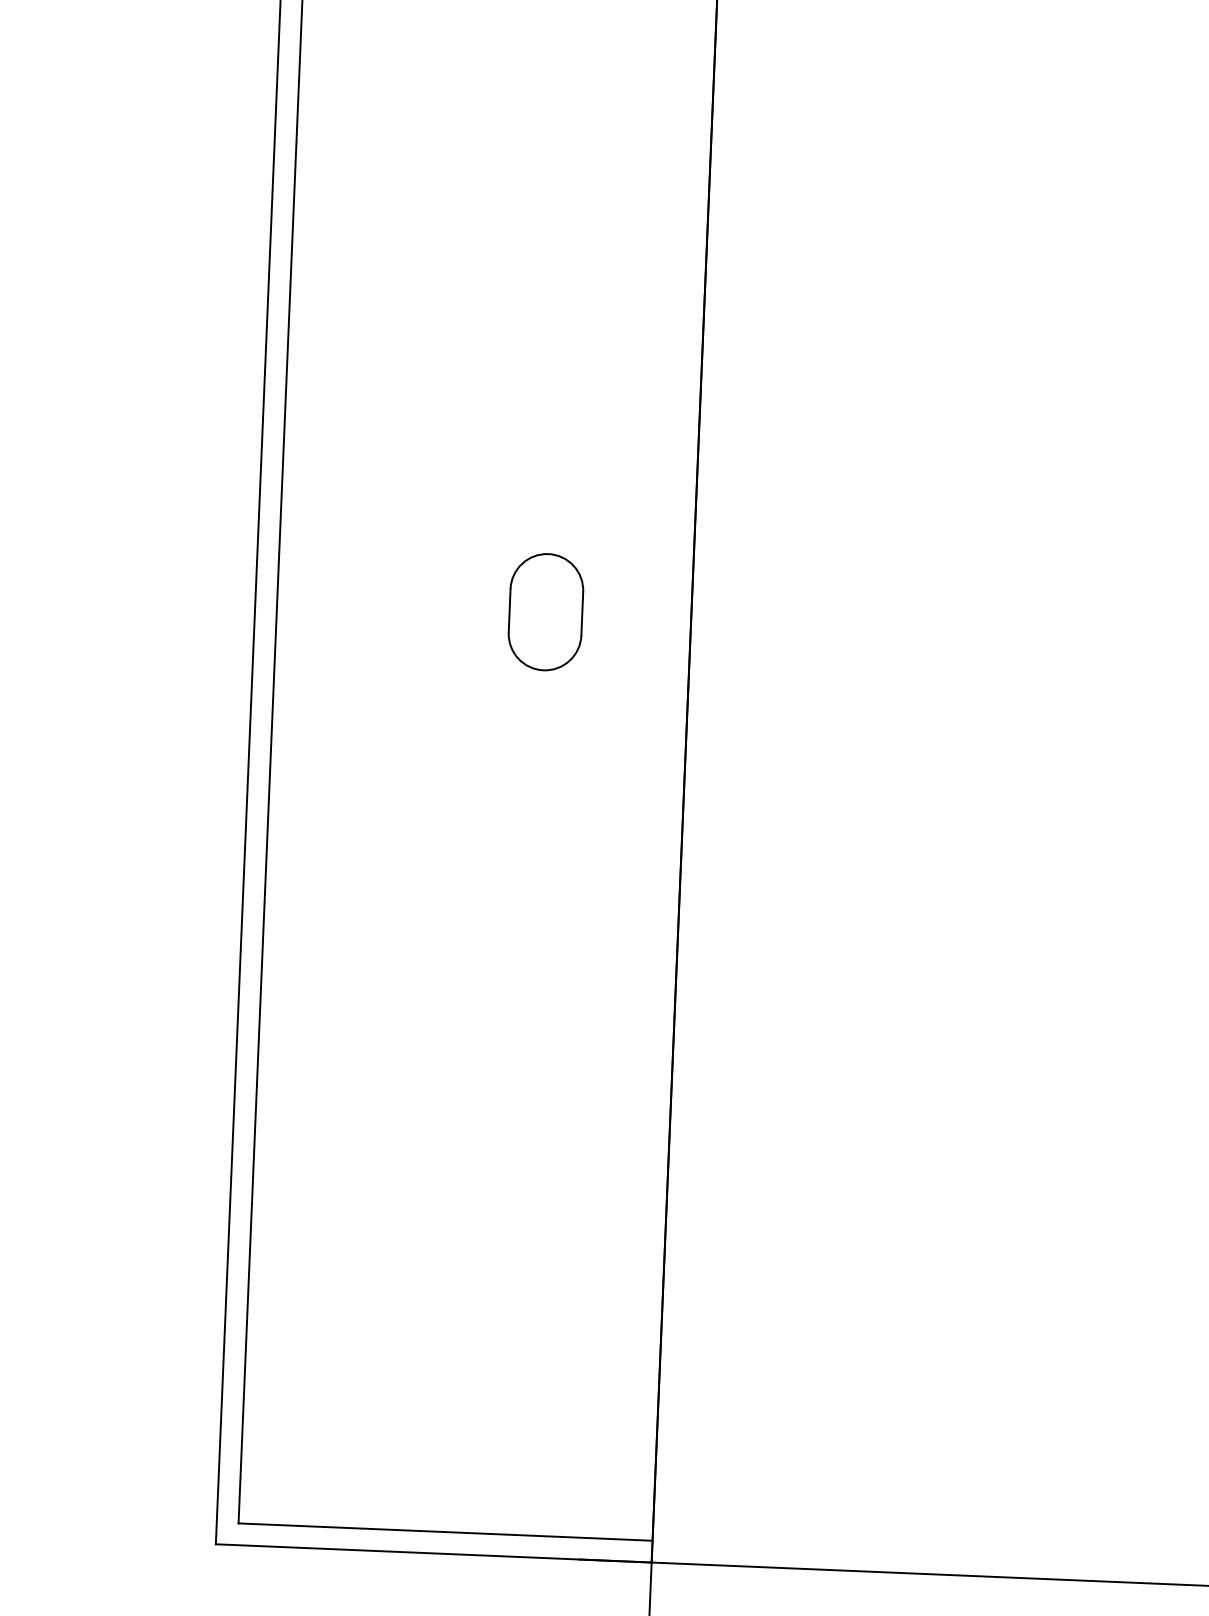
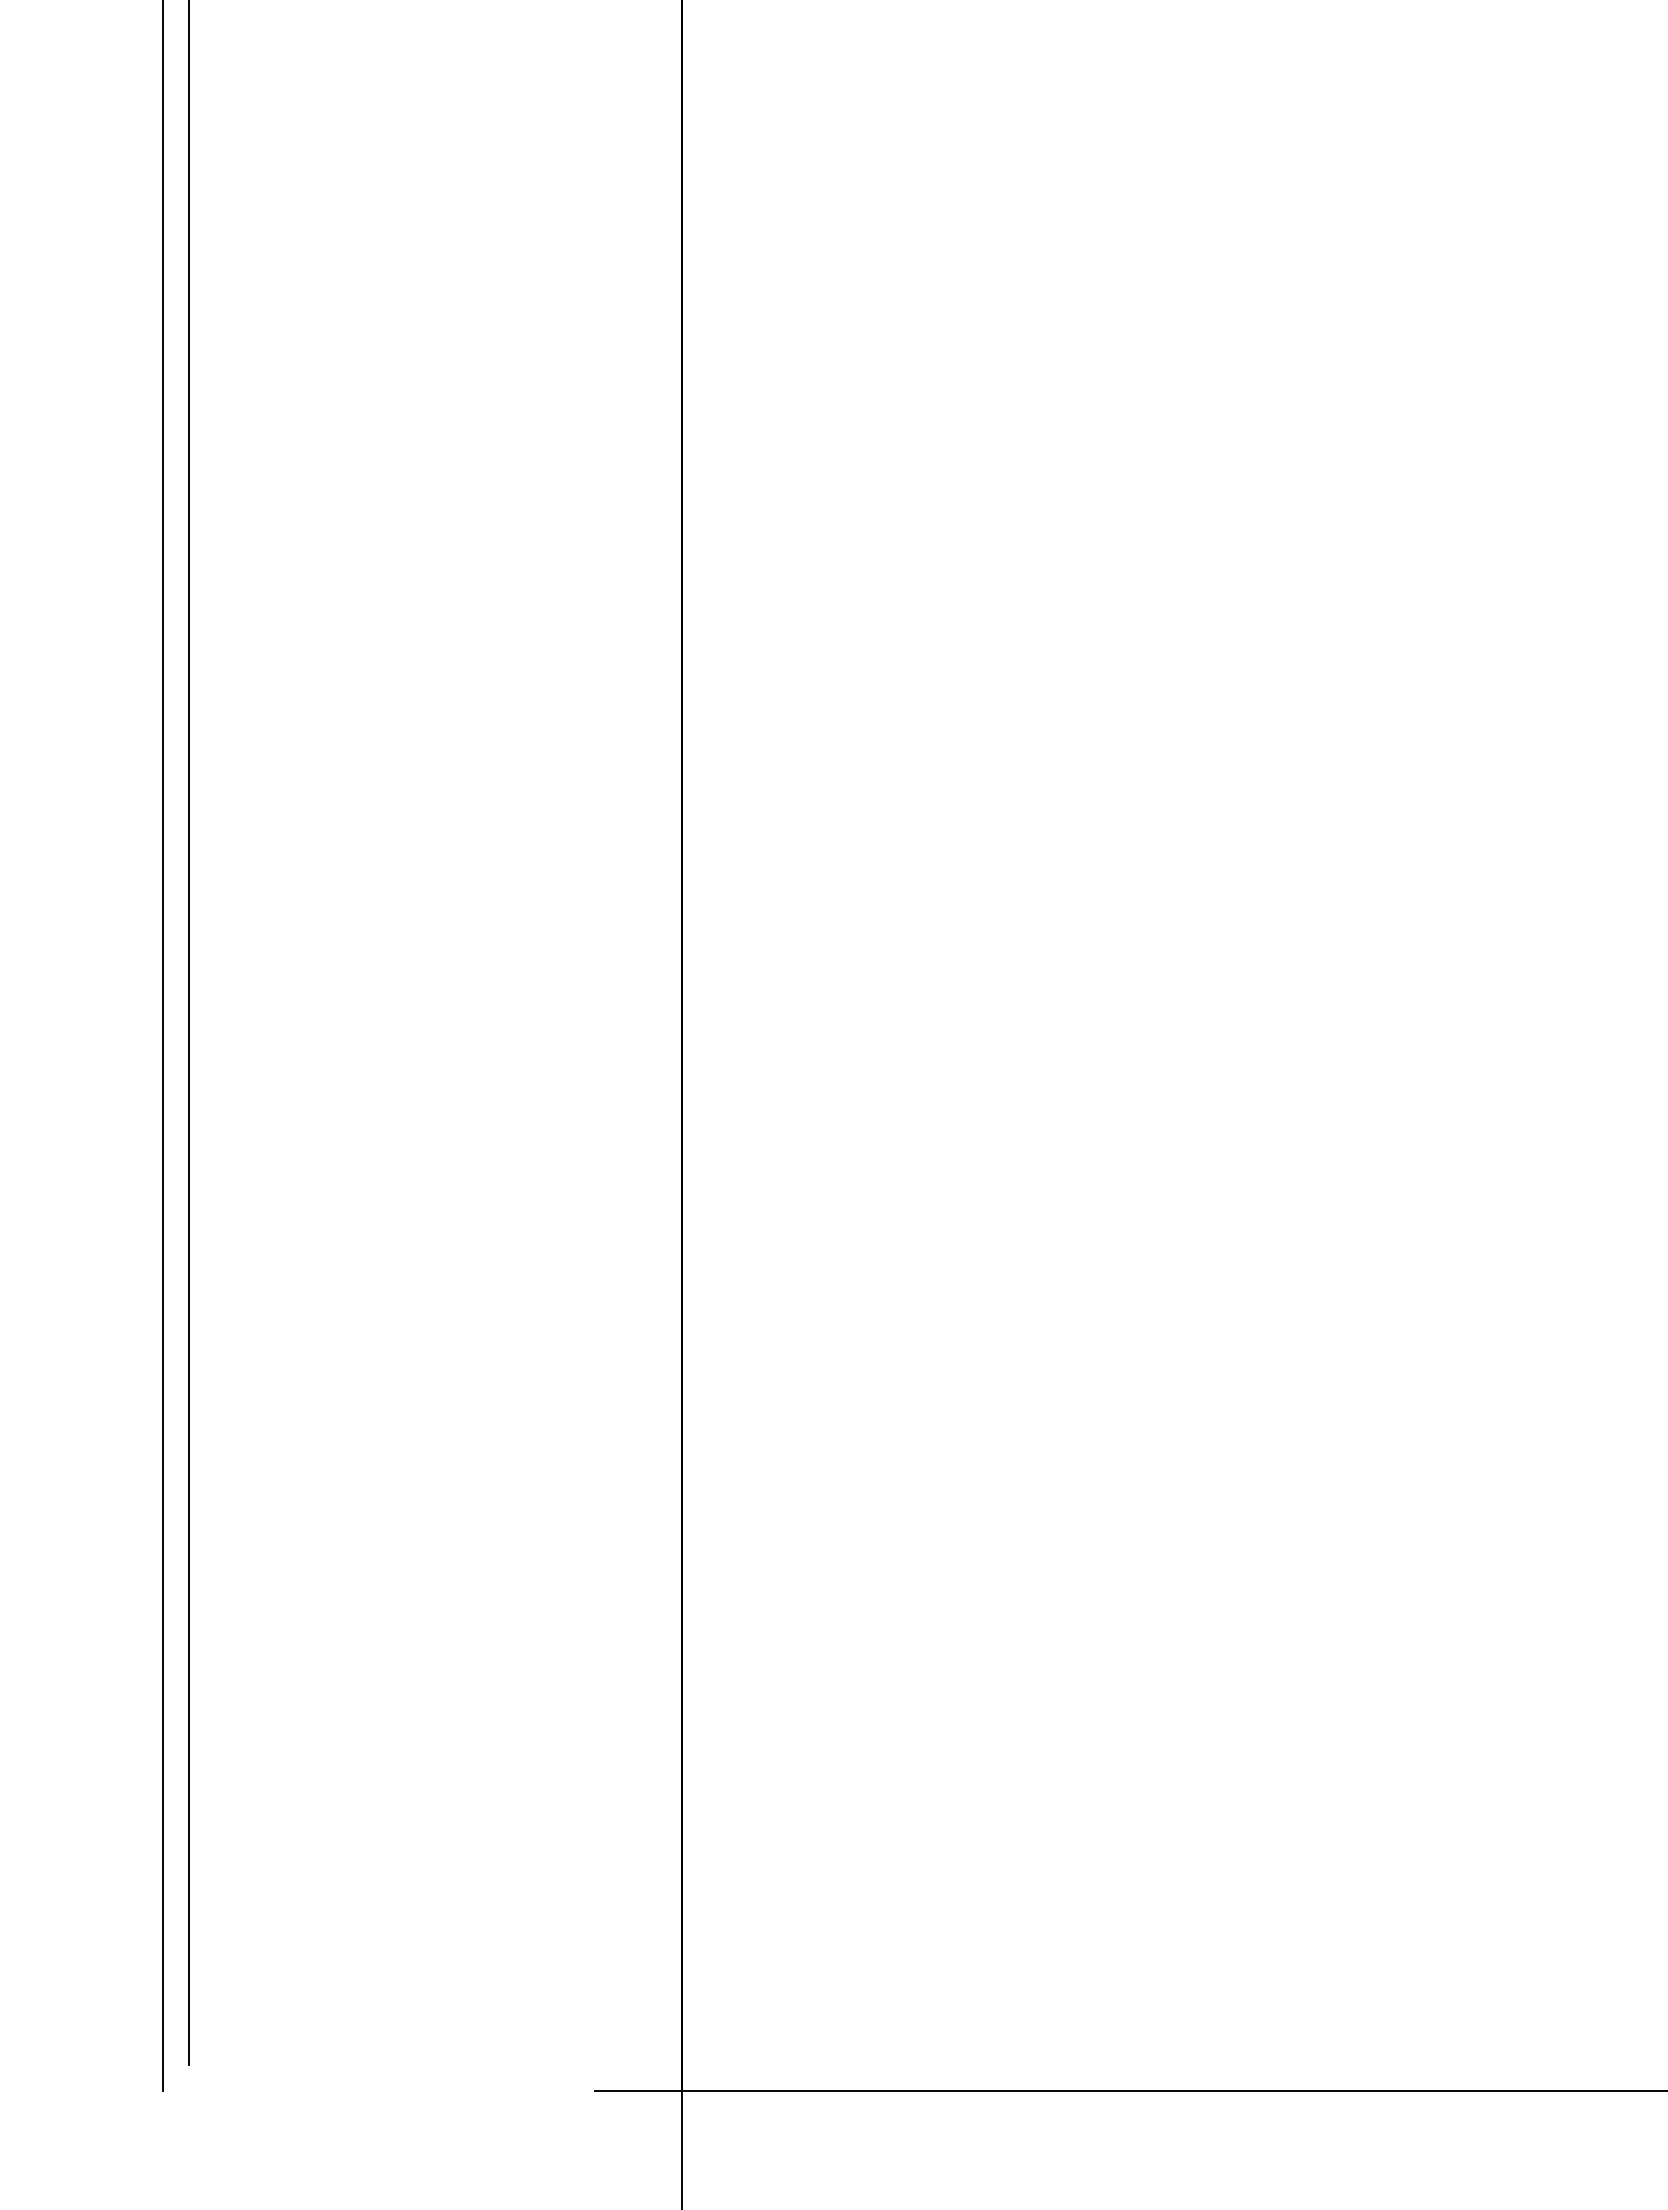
part: (545, 612) -> (508, 966), removed
line: (444, 1531) -> (434, 2064), removed
line: (433, 1553) -> (422, 2090), removed

